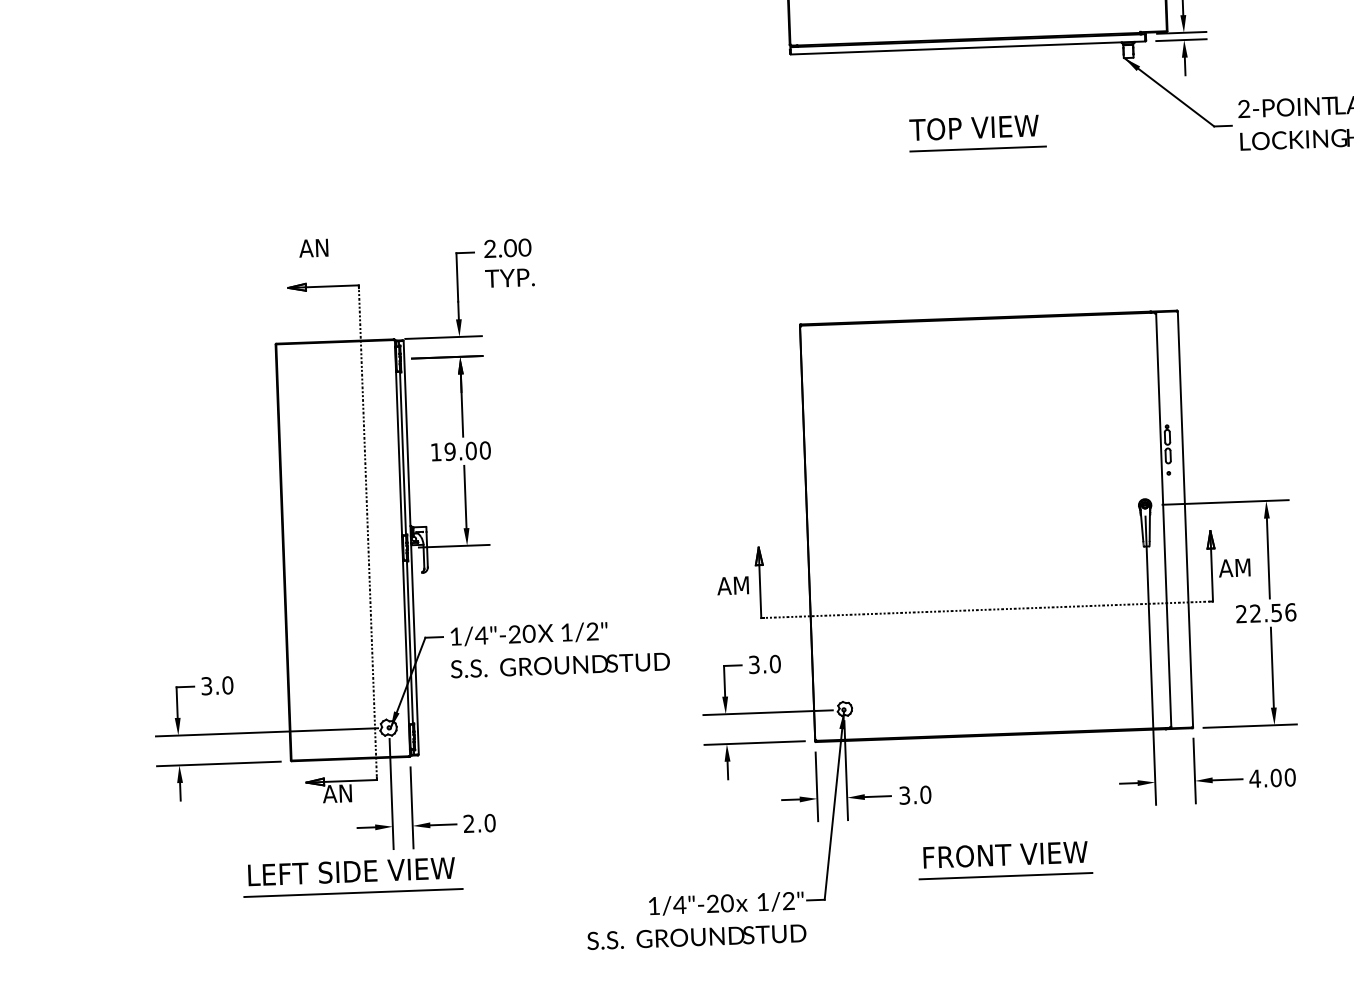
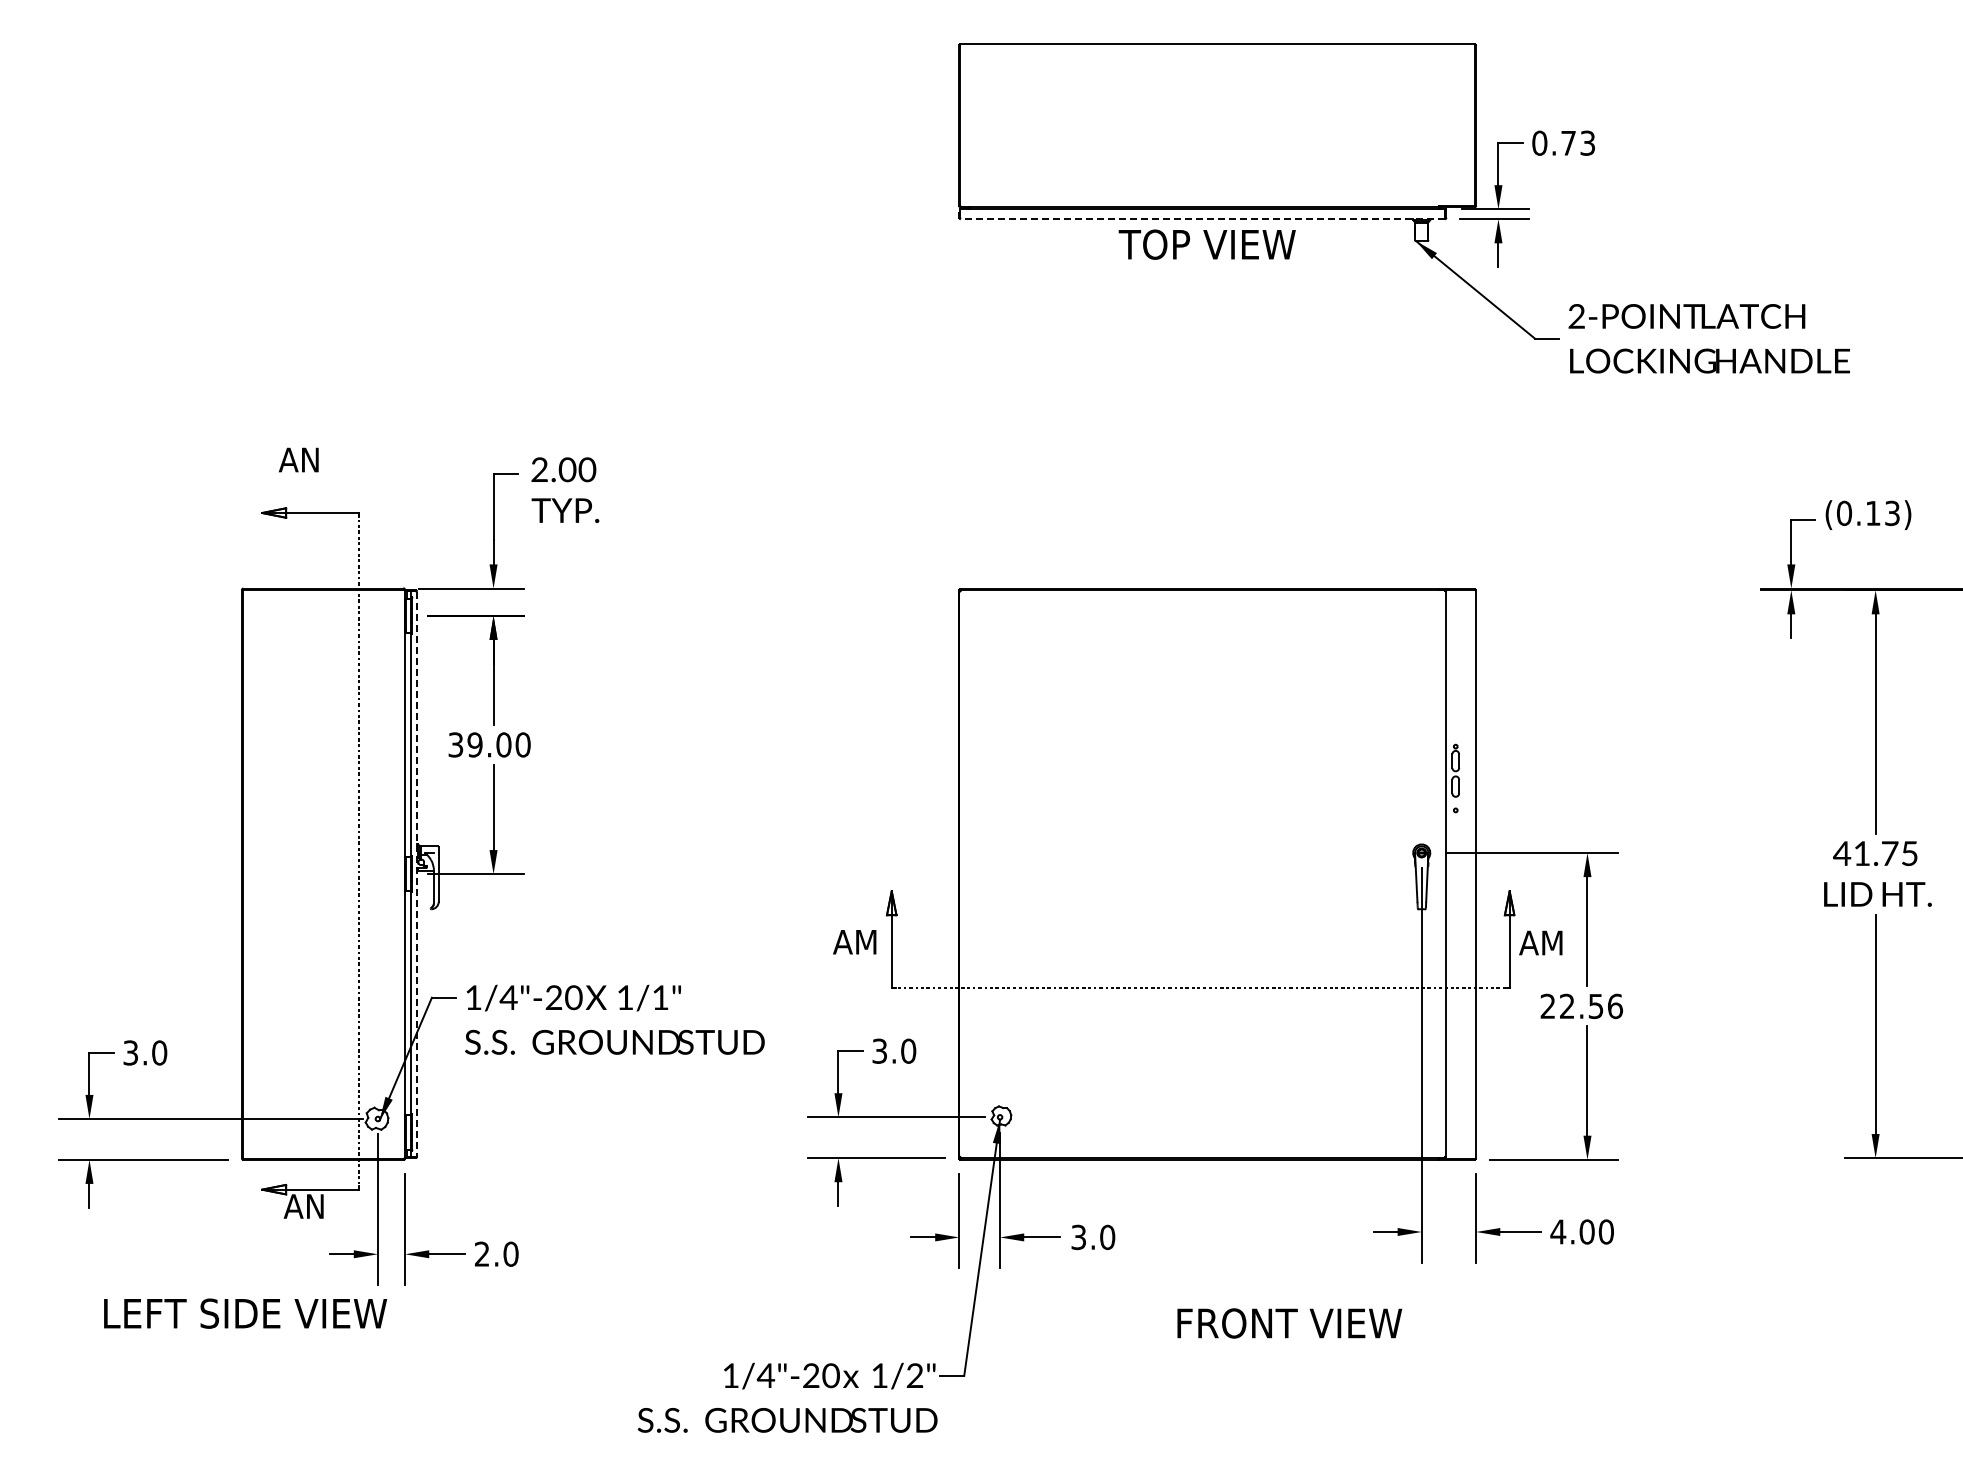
line: (967, 48) -> (1202, 219), solid -> dashed
text: (973, 127) -> (1206, 244), moved
line: (978, 148) -> (1211, 357), removed
text: (435, 451) -> (455, 744), 19.00 -> 39.00
line: (411, 548) -> (417, 874), solid -> dashed
text: (592, 631) -> (660, 997), 1/2" -> 1/1"
text: (1005, 854) -> (1289, 1323), moved
text: (351, 871) -> (245, 1313), moved
line: (1005, 876) -> (1212, 1352), removed
line: (353, 892) -> (320, 1342), removed

